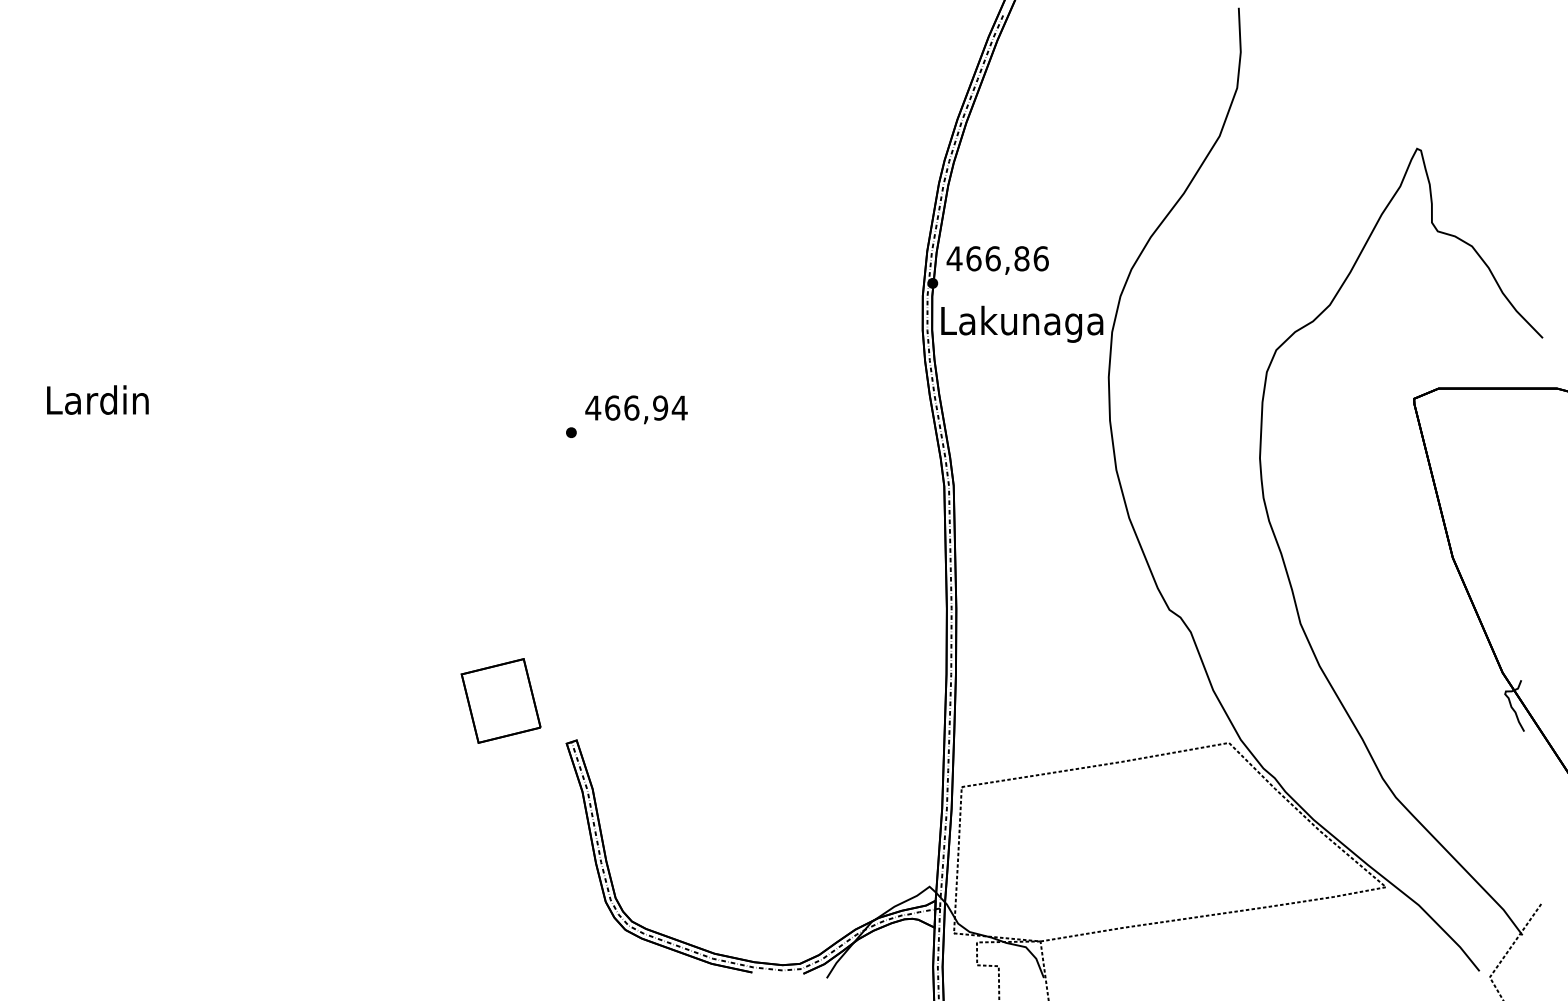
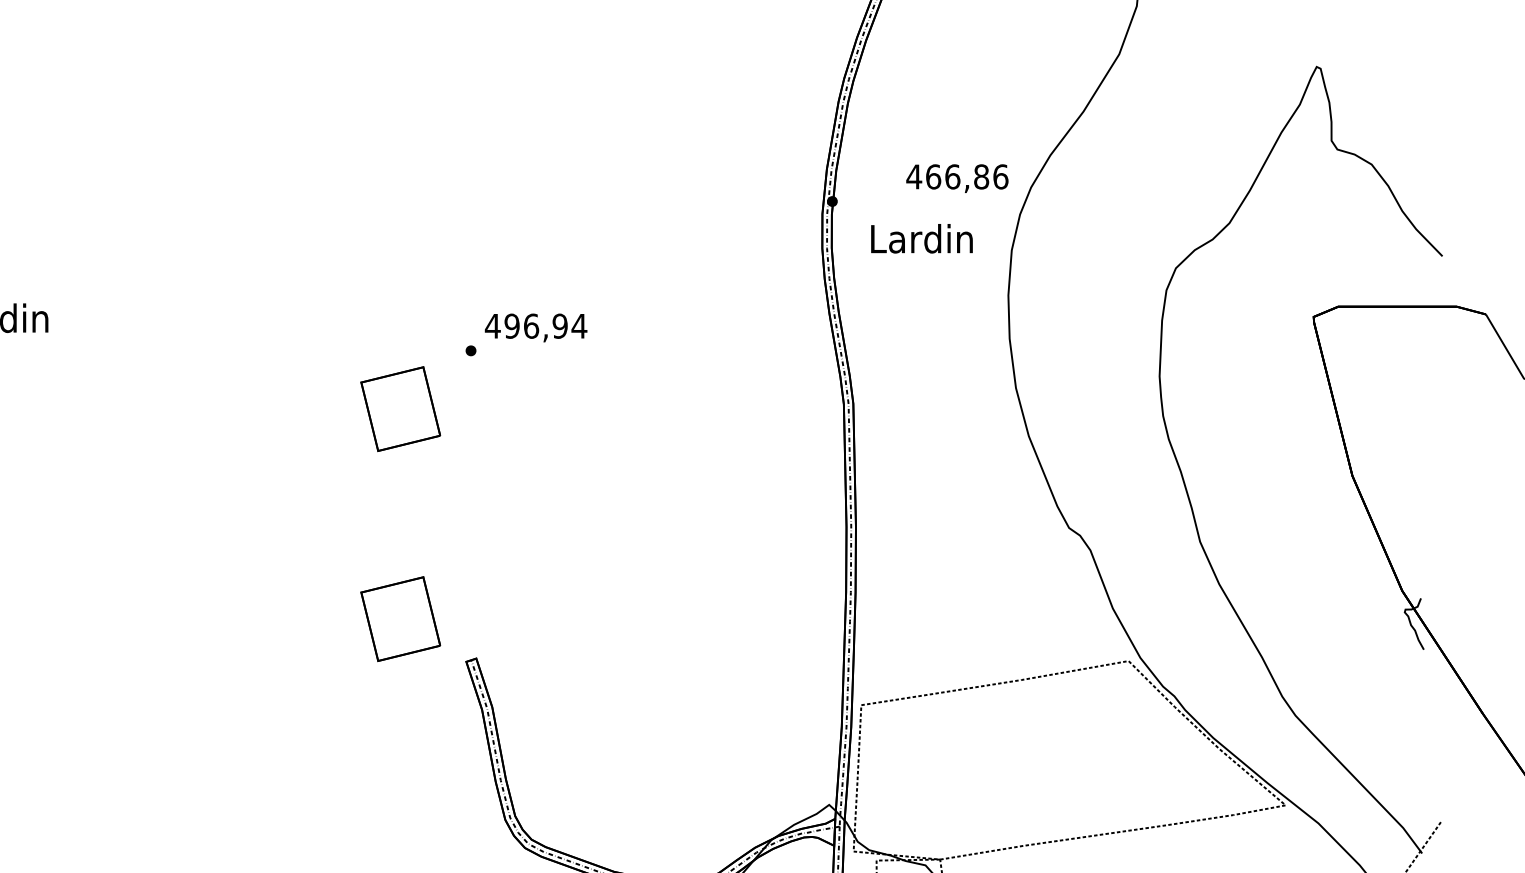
text: (997, 260) -> (957, 178), moved
text: (1022, 323) -> (922, 241), Lakunaga -> Lardin
text: (612, 407) -> (512, 325), 466,94 -> 496,94
part: (500, 490) -> (400, 408), added

